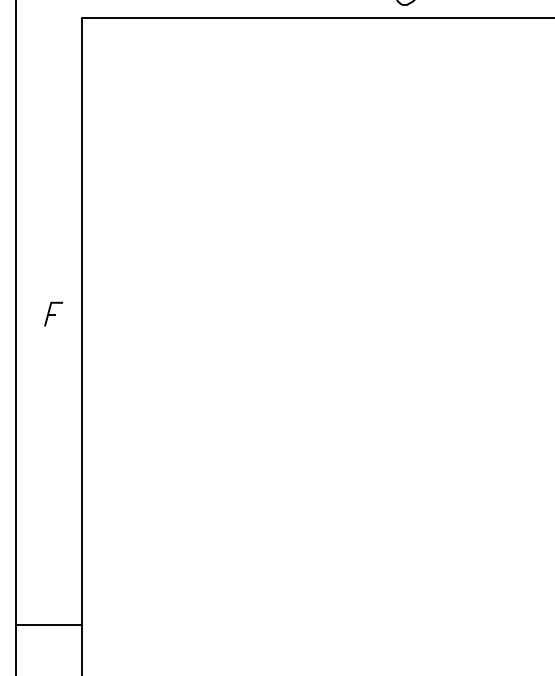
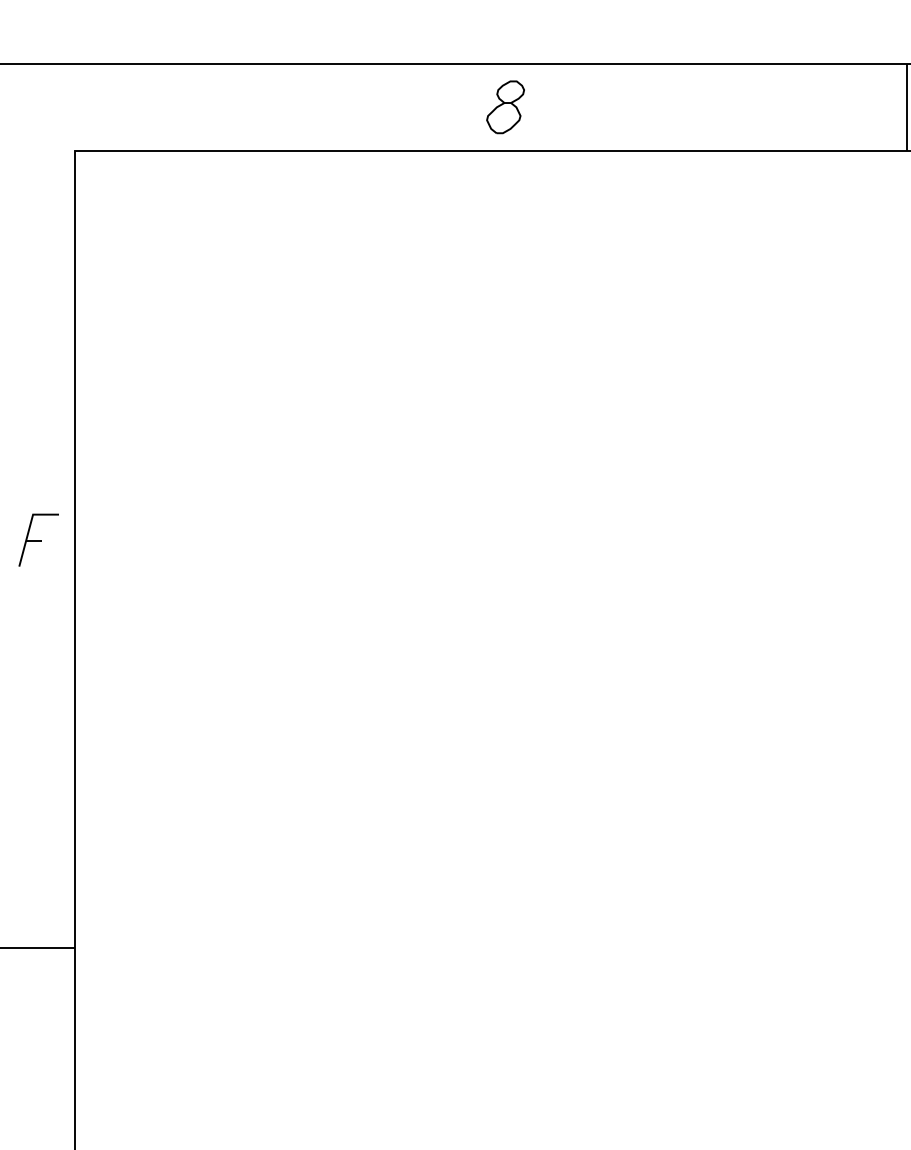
part: (53, 313) -> (38, 539), size x1.67

